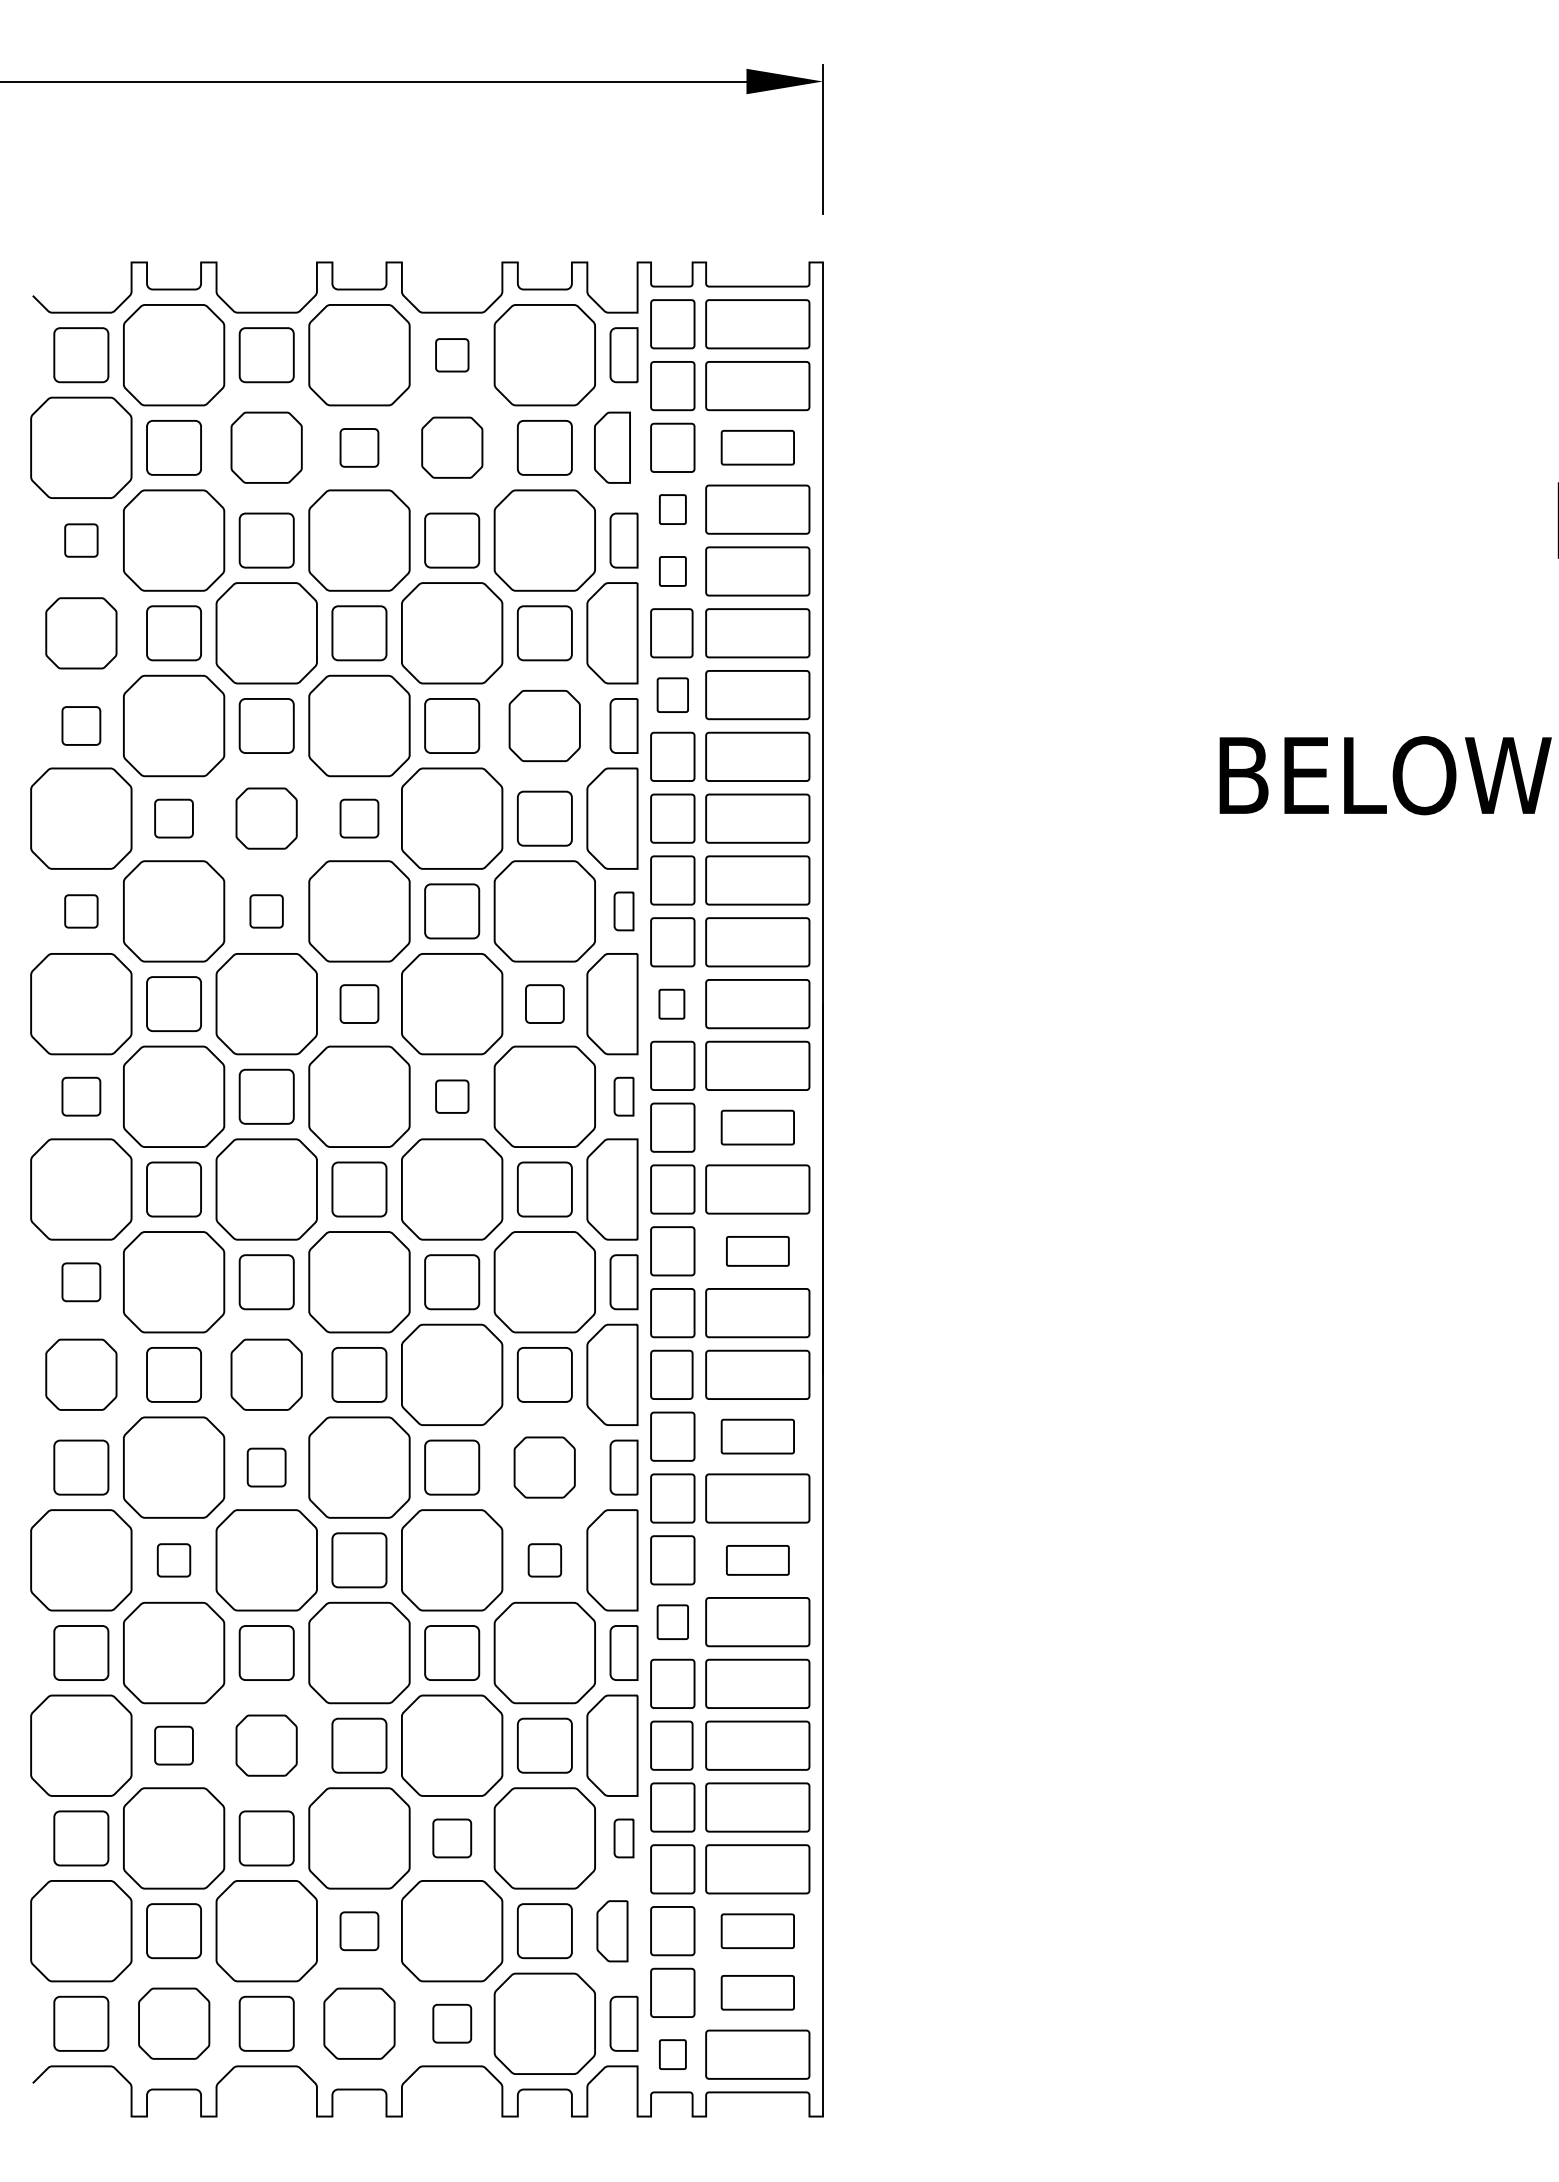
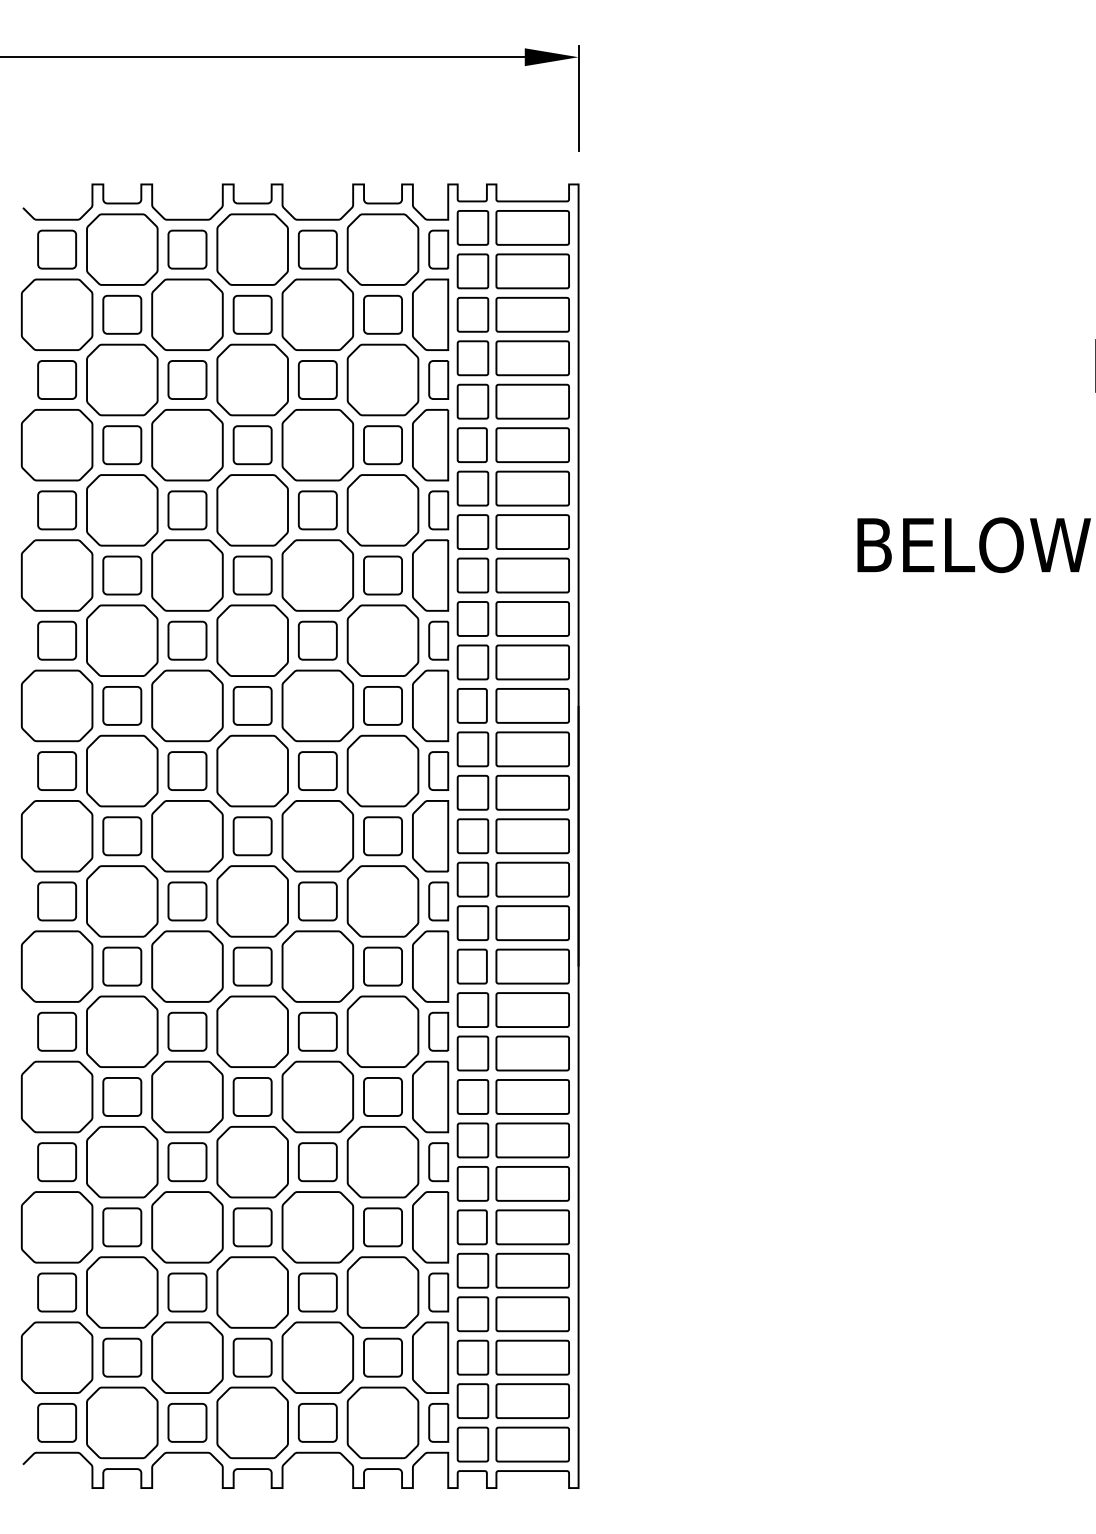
part: (452, 355) -> (318, 249), size x1.67
part: (266, 447) -> (187, 314), size x1.43
part: (359, 447) -> (252, 314), size x1.43
part: (452, 447) -> (318, 314), size x1.67
part: (612, 447) -> (430, 314), size x1.43
part: (757, 447) -> (532, 314), size x1.43
part: (672, 509) -> (472, 358), size x1.67
part: (81, 540) -> (57, 379), size x1.67
part: (672, 571) -> (472, 401), size x1.67
part: (81, 633) -> (57, 445), size x1.43
part: (672, 695) -> (472, 488), size x1.43
part: (81, 725) -> (57, 510), size x1.43
part: (544, 725) -> (382, 510), size x1.43
part: (173, 818) -> (121, 575), size x1.43
part: (266, 818) -> (187, 575), size x1.67
part: (359, 818) -> (252, 575), size x1.43
part: (81, 911) -> (57, 640), size x1.67
part: (266, 911) -> (187, 640), size x1.67
part: (623, 911) -> (438, 640), size x1.43
part: (359, 1003) -> (252, 705), size x1.43
part: (544, 1003) -> (382, 705), size x1.43
part: (671, 1004) -> (472, 706), size x1.67
part: (81, 1096) -> (57, 770), size x1.43
part: (452, 1096) -> (318, 770), size x1.67
part: (623, 1096) -> (438, 770), size x1.43
part: (757, 1127) -> (532, 792), size x1.43
part: (757, 1251) -> (532, 879), size x1.67
part: (81, 1282) -> (57, 901), size x1.43
part: (81, 1374) -> (57, 966), size x1.43
part: (266, 1374) -> (187, 966), size x1.43
part: (757, 1436) -> (532, 1009), size x1.43
part: (266, 1467) -> (187, 1031), size x1.43
part: (544, 1467) -> (382, 1031), size x1.67
part: (173, 1560) -> (121, 1097), size x1.67
part: (544, 1560) -> (382, 1097), size x1.67
part: (757, 1560) -> (532, 1097), size x1.67
part: (672, 1622) -> (472, 1140), size x1.43
part: (173, 1745) -> (121, 1227), size x1.43
part: (266, 1745) -> (187, 1227), size x1.67
part: (452, 1838) -> (318, 1292), size x1.43
part: (623, 1838) -> (438, 1292), size x1.43
part: (359, 1931) -> (252, 1357), size x1.43
part: (612, 1931) -> (430, 1357), size x1.67
part: (757, 1931) -> (532, 1357), size x1.43
part: (757, 1992) -> (532, 1400), size x1.43
part: (174, 2023) -> (122, 1422), size x1.43
part: (359, 2023) -> (252, 1422), size x1.43
part: (452, 2023) -> (318, 1422), size x1.43
part: (672, 2054) -> (472, 1444), size x1.67

